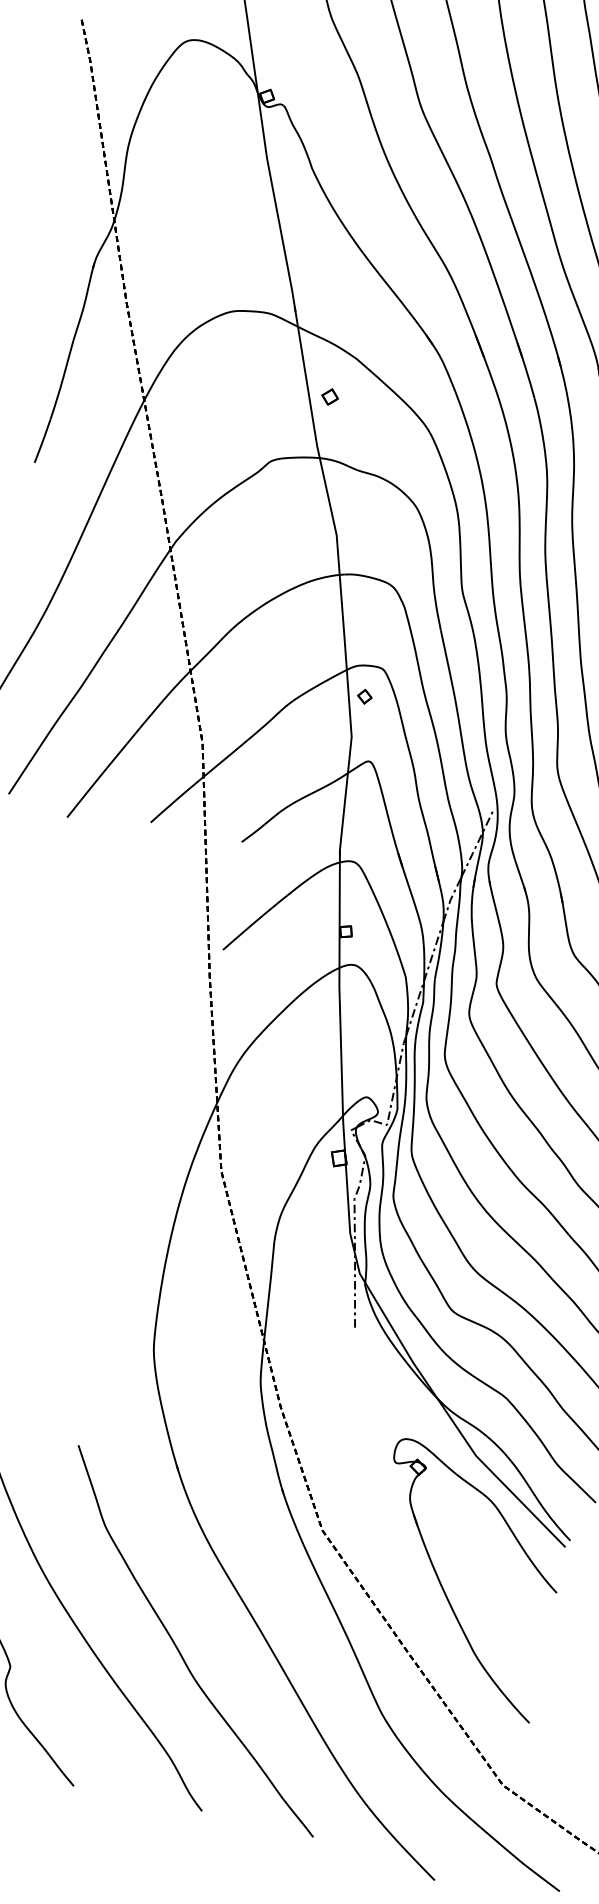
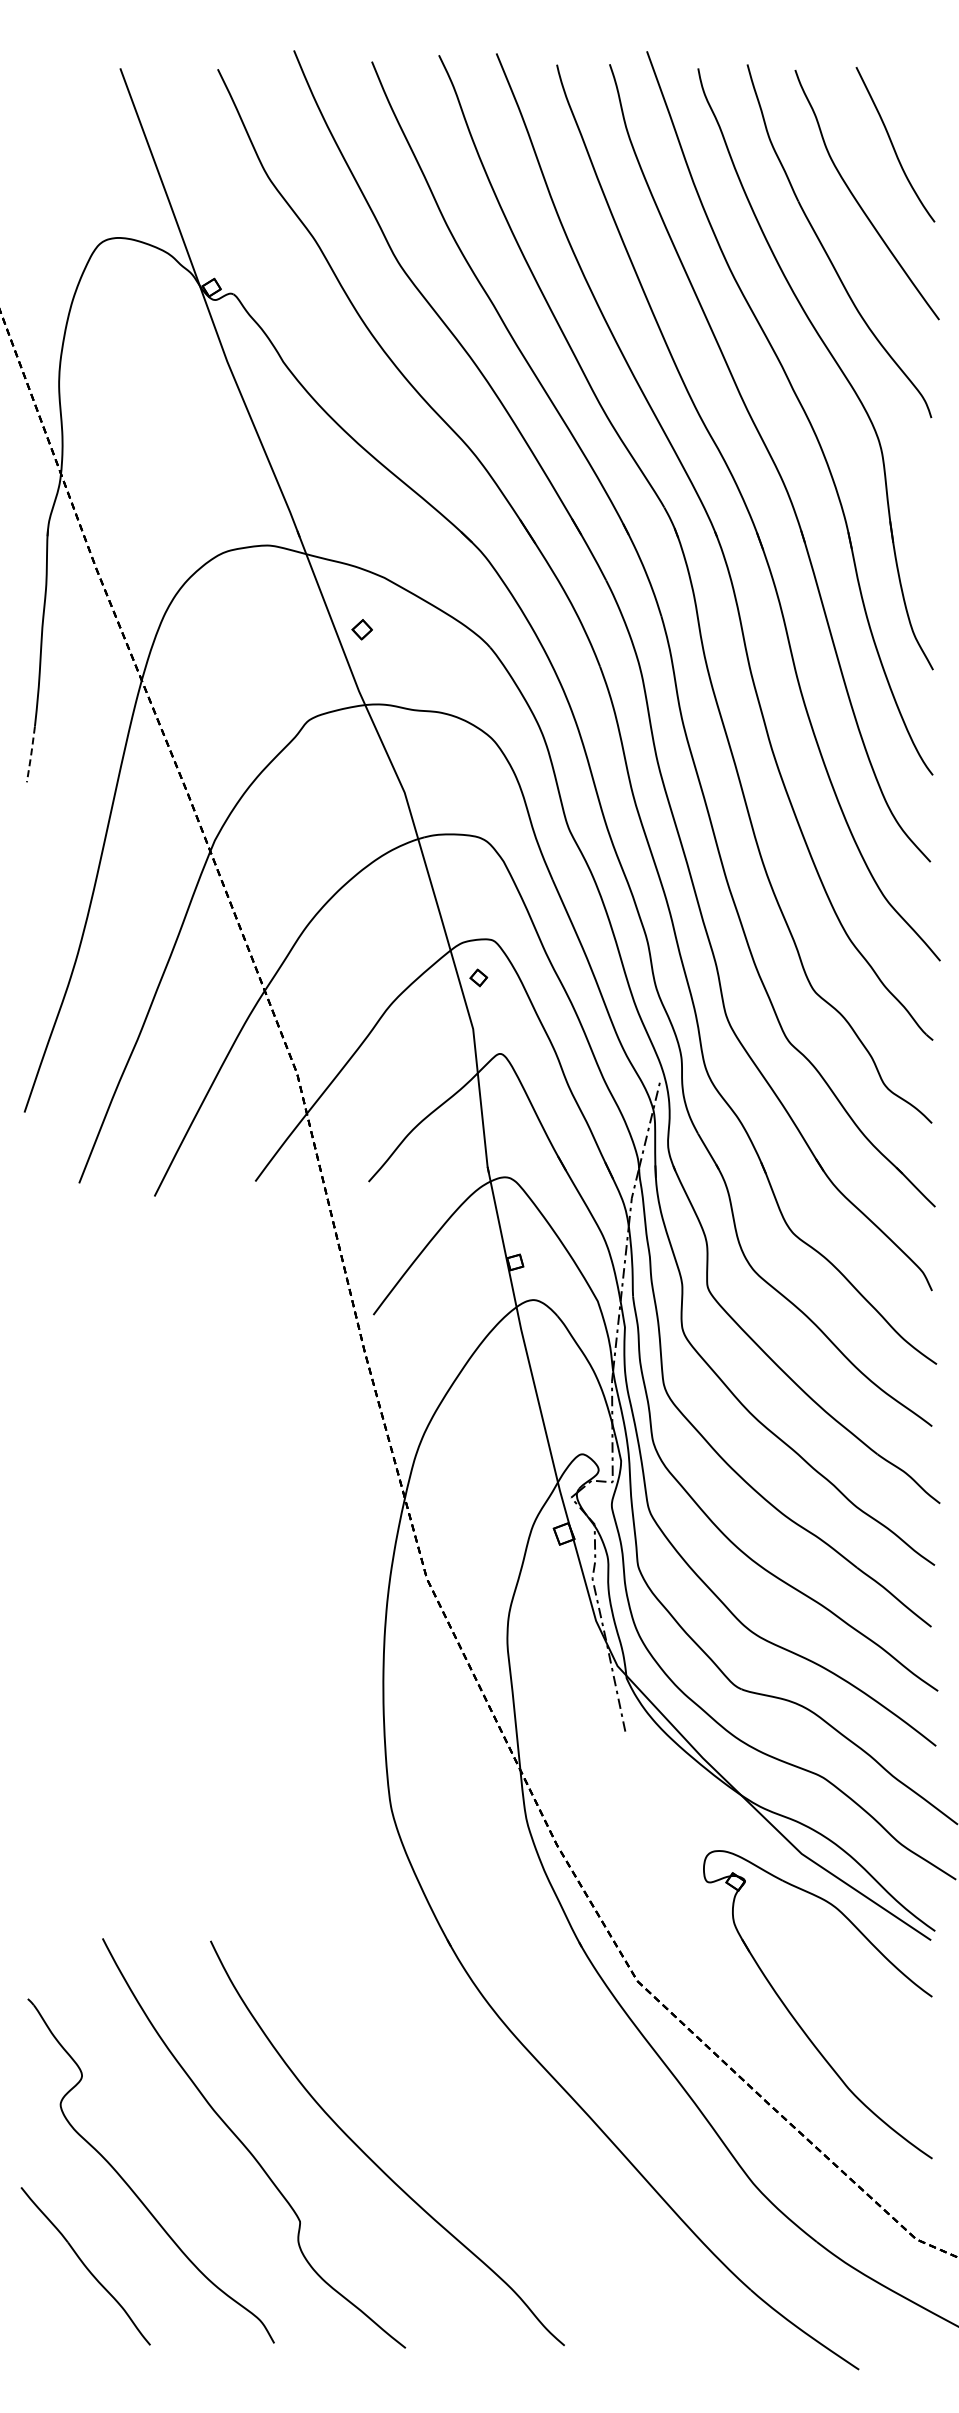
line: (42, 442) -> (31, 755), solid -> dashed
curve: (179, 1650) -> (497, 2160), removed

